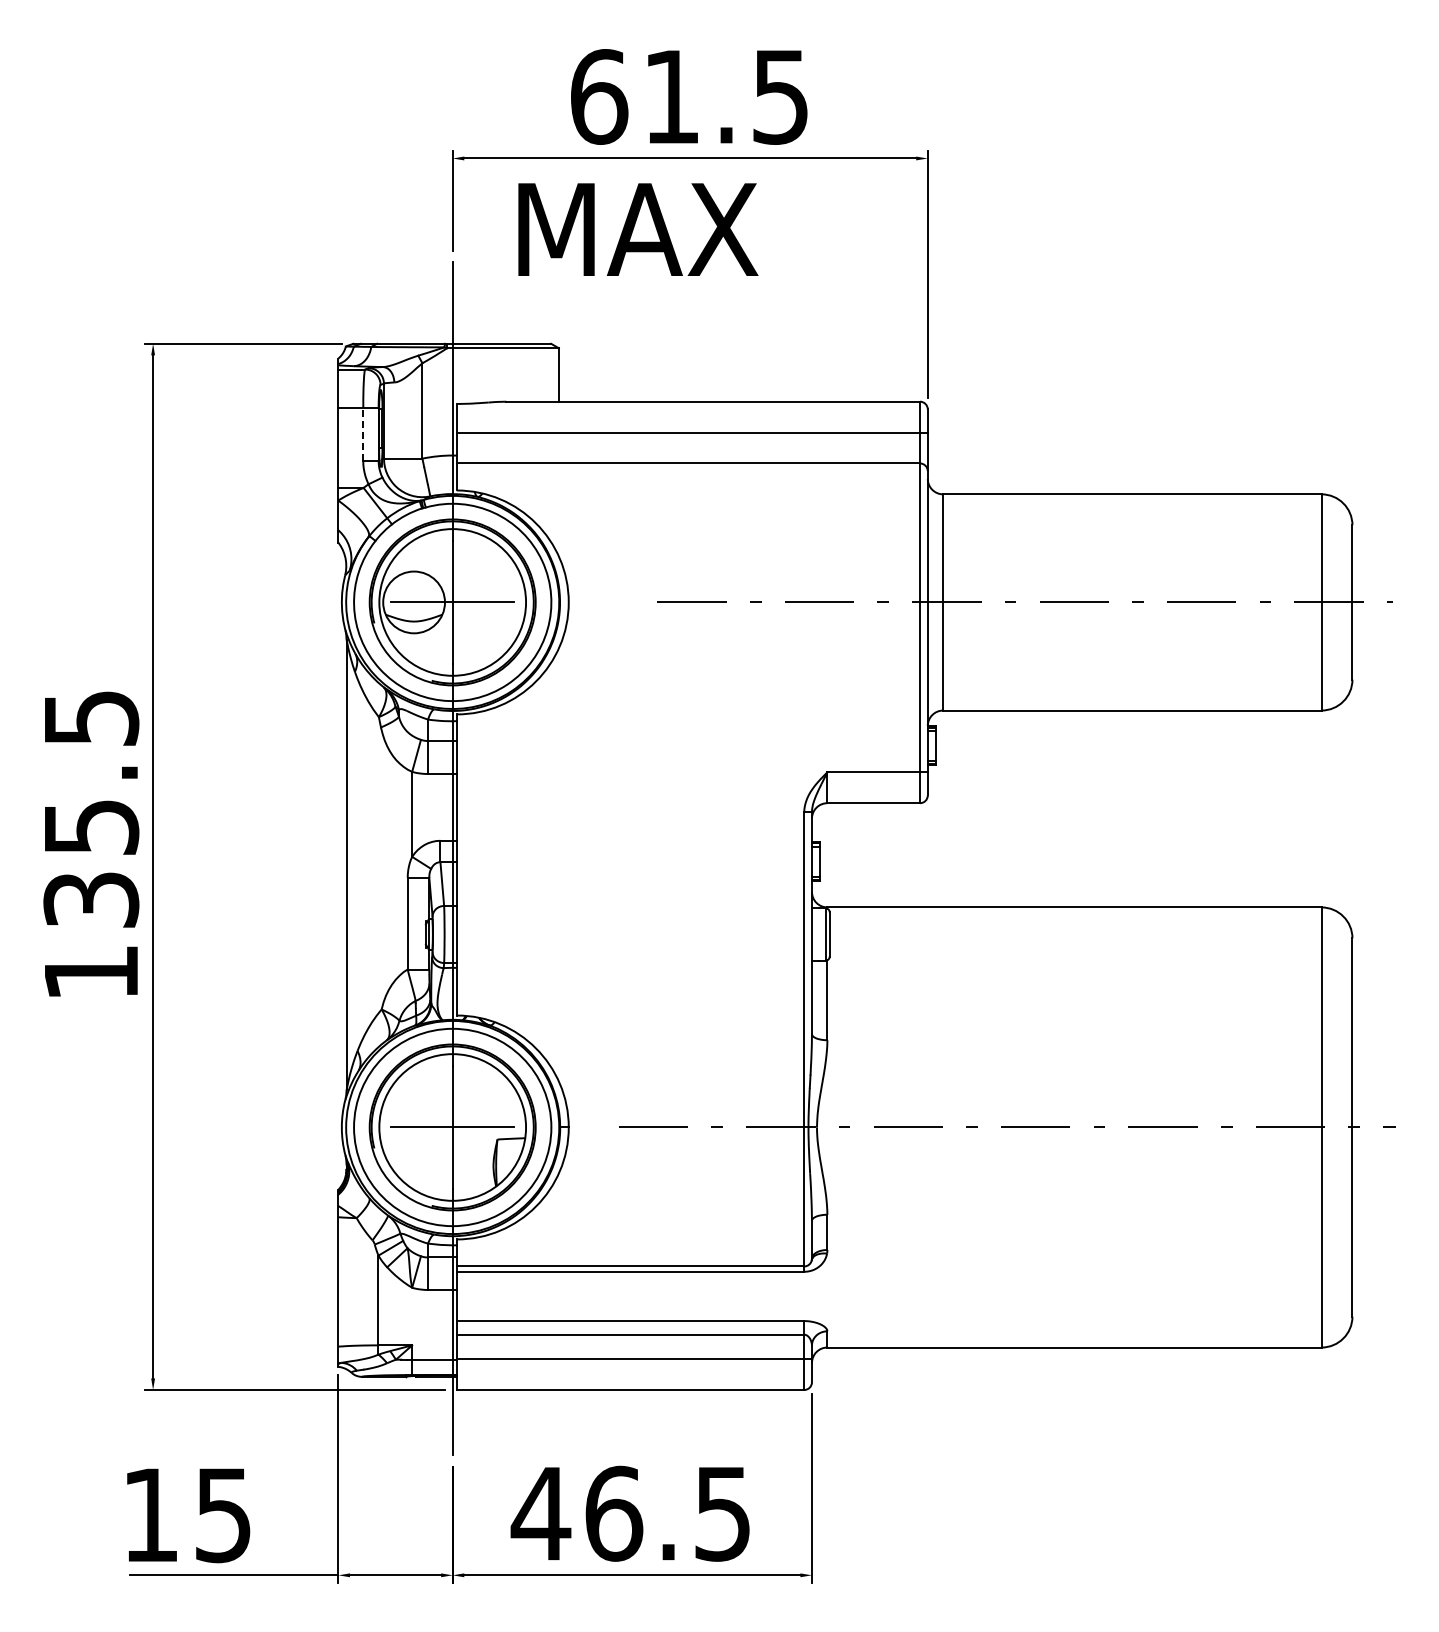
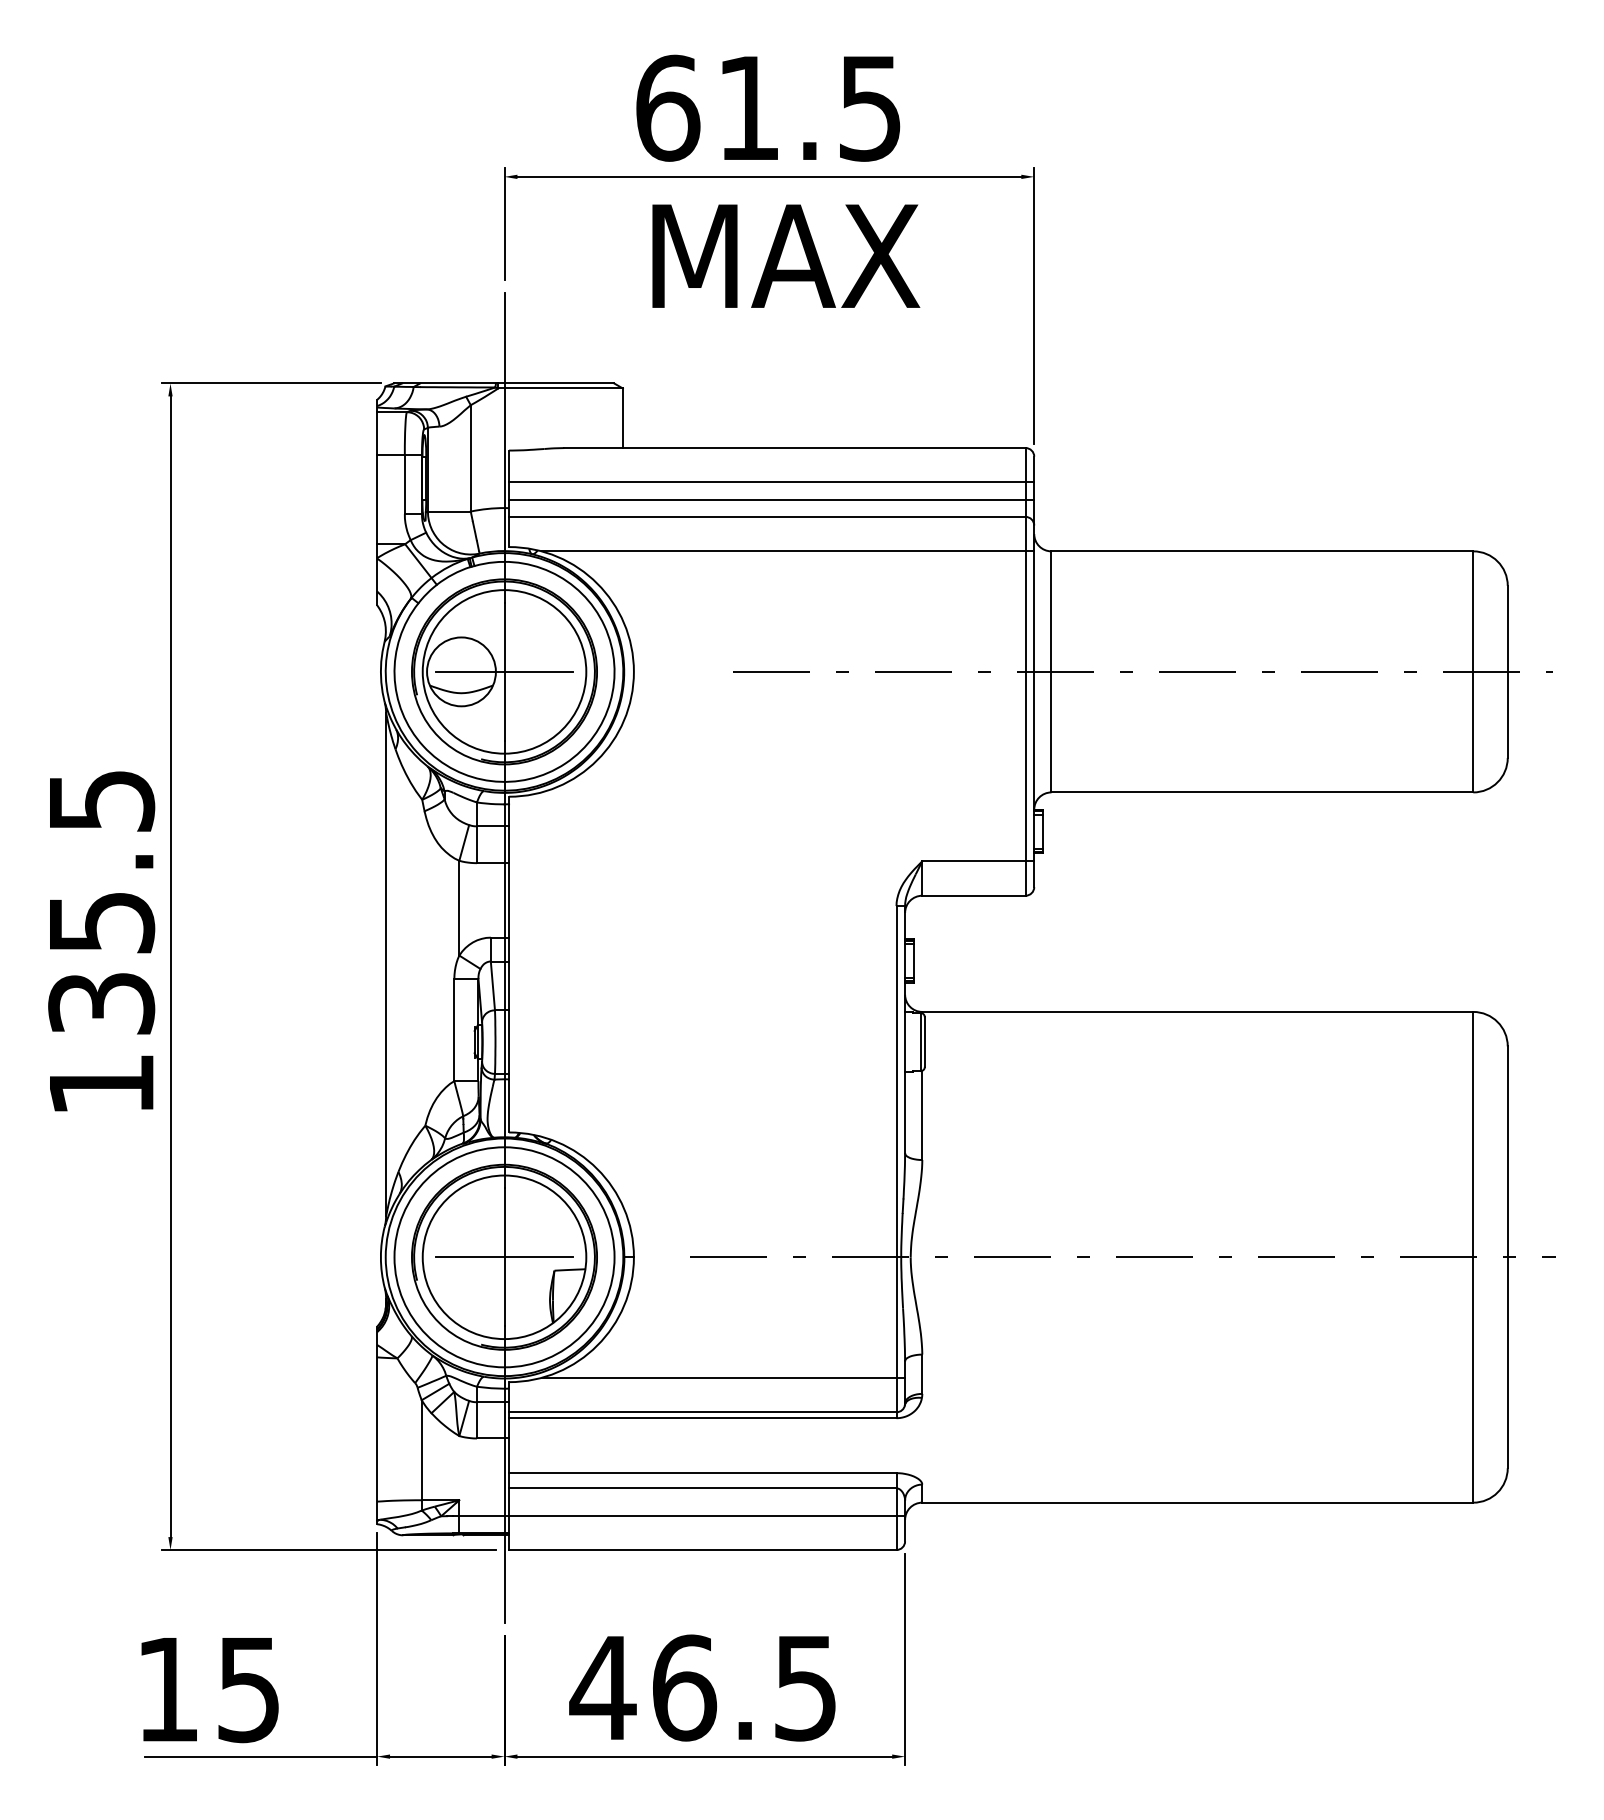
text: (638, 229) -> (786, 256), moved
line: (363, 434) -> (405, 484), dashed -> solid
line: (691, 448) -> (770, 500), added
line: (706, 494) -> (787, 551), added
line: (648, 1235) -> (722, 1377), added

